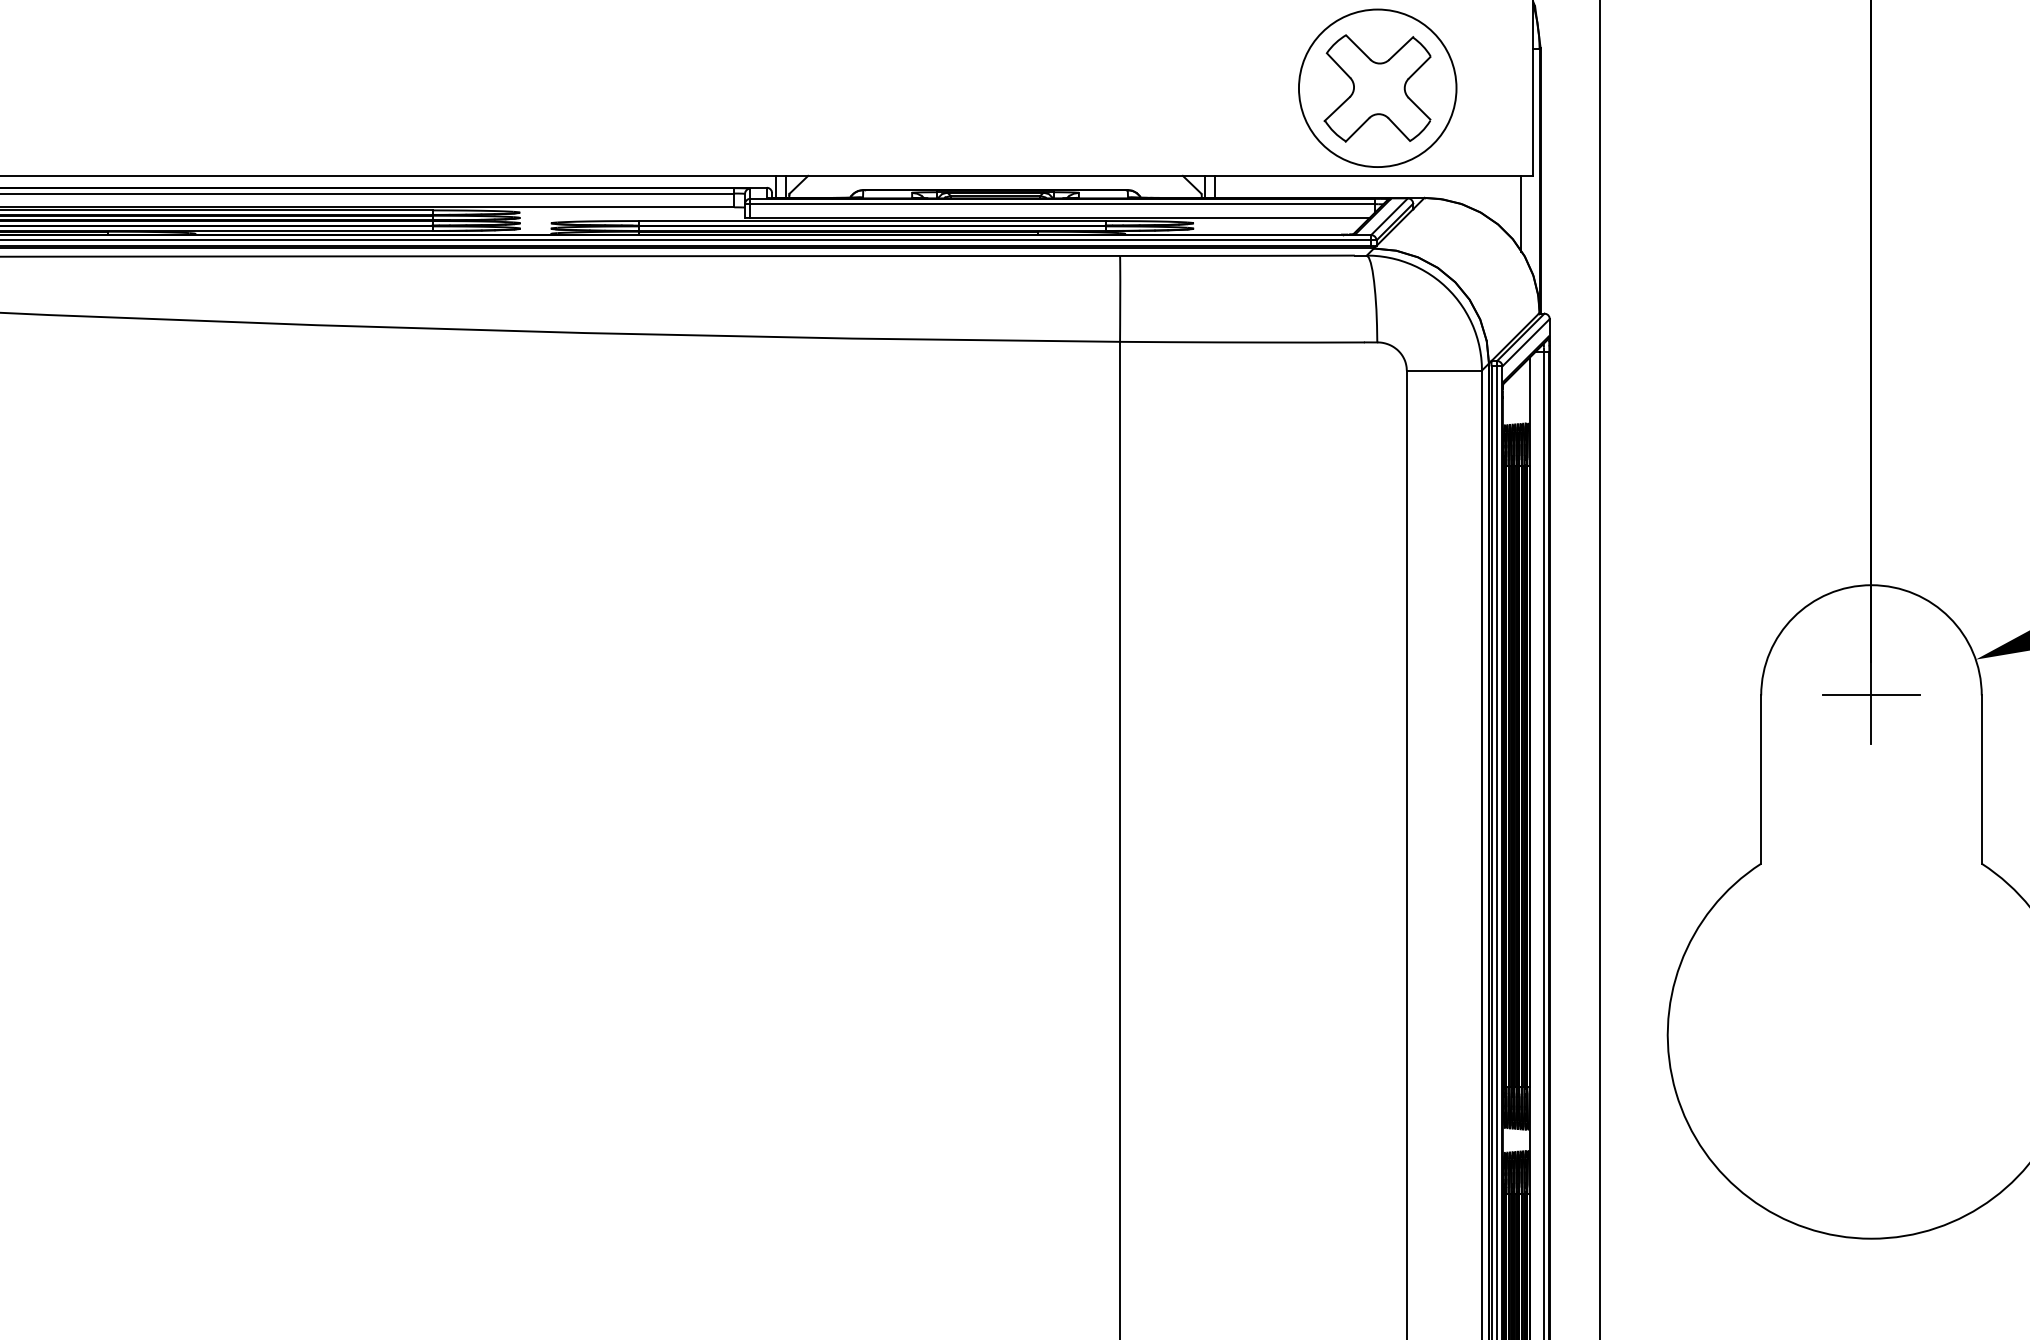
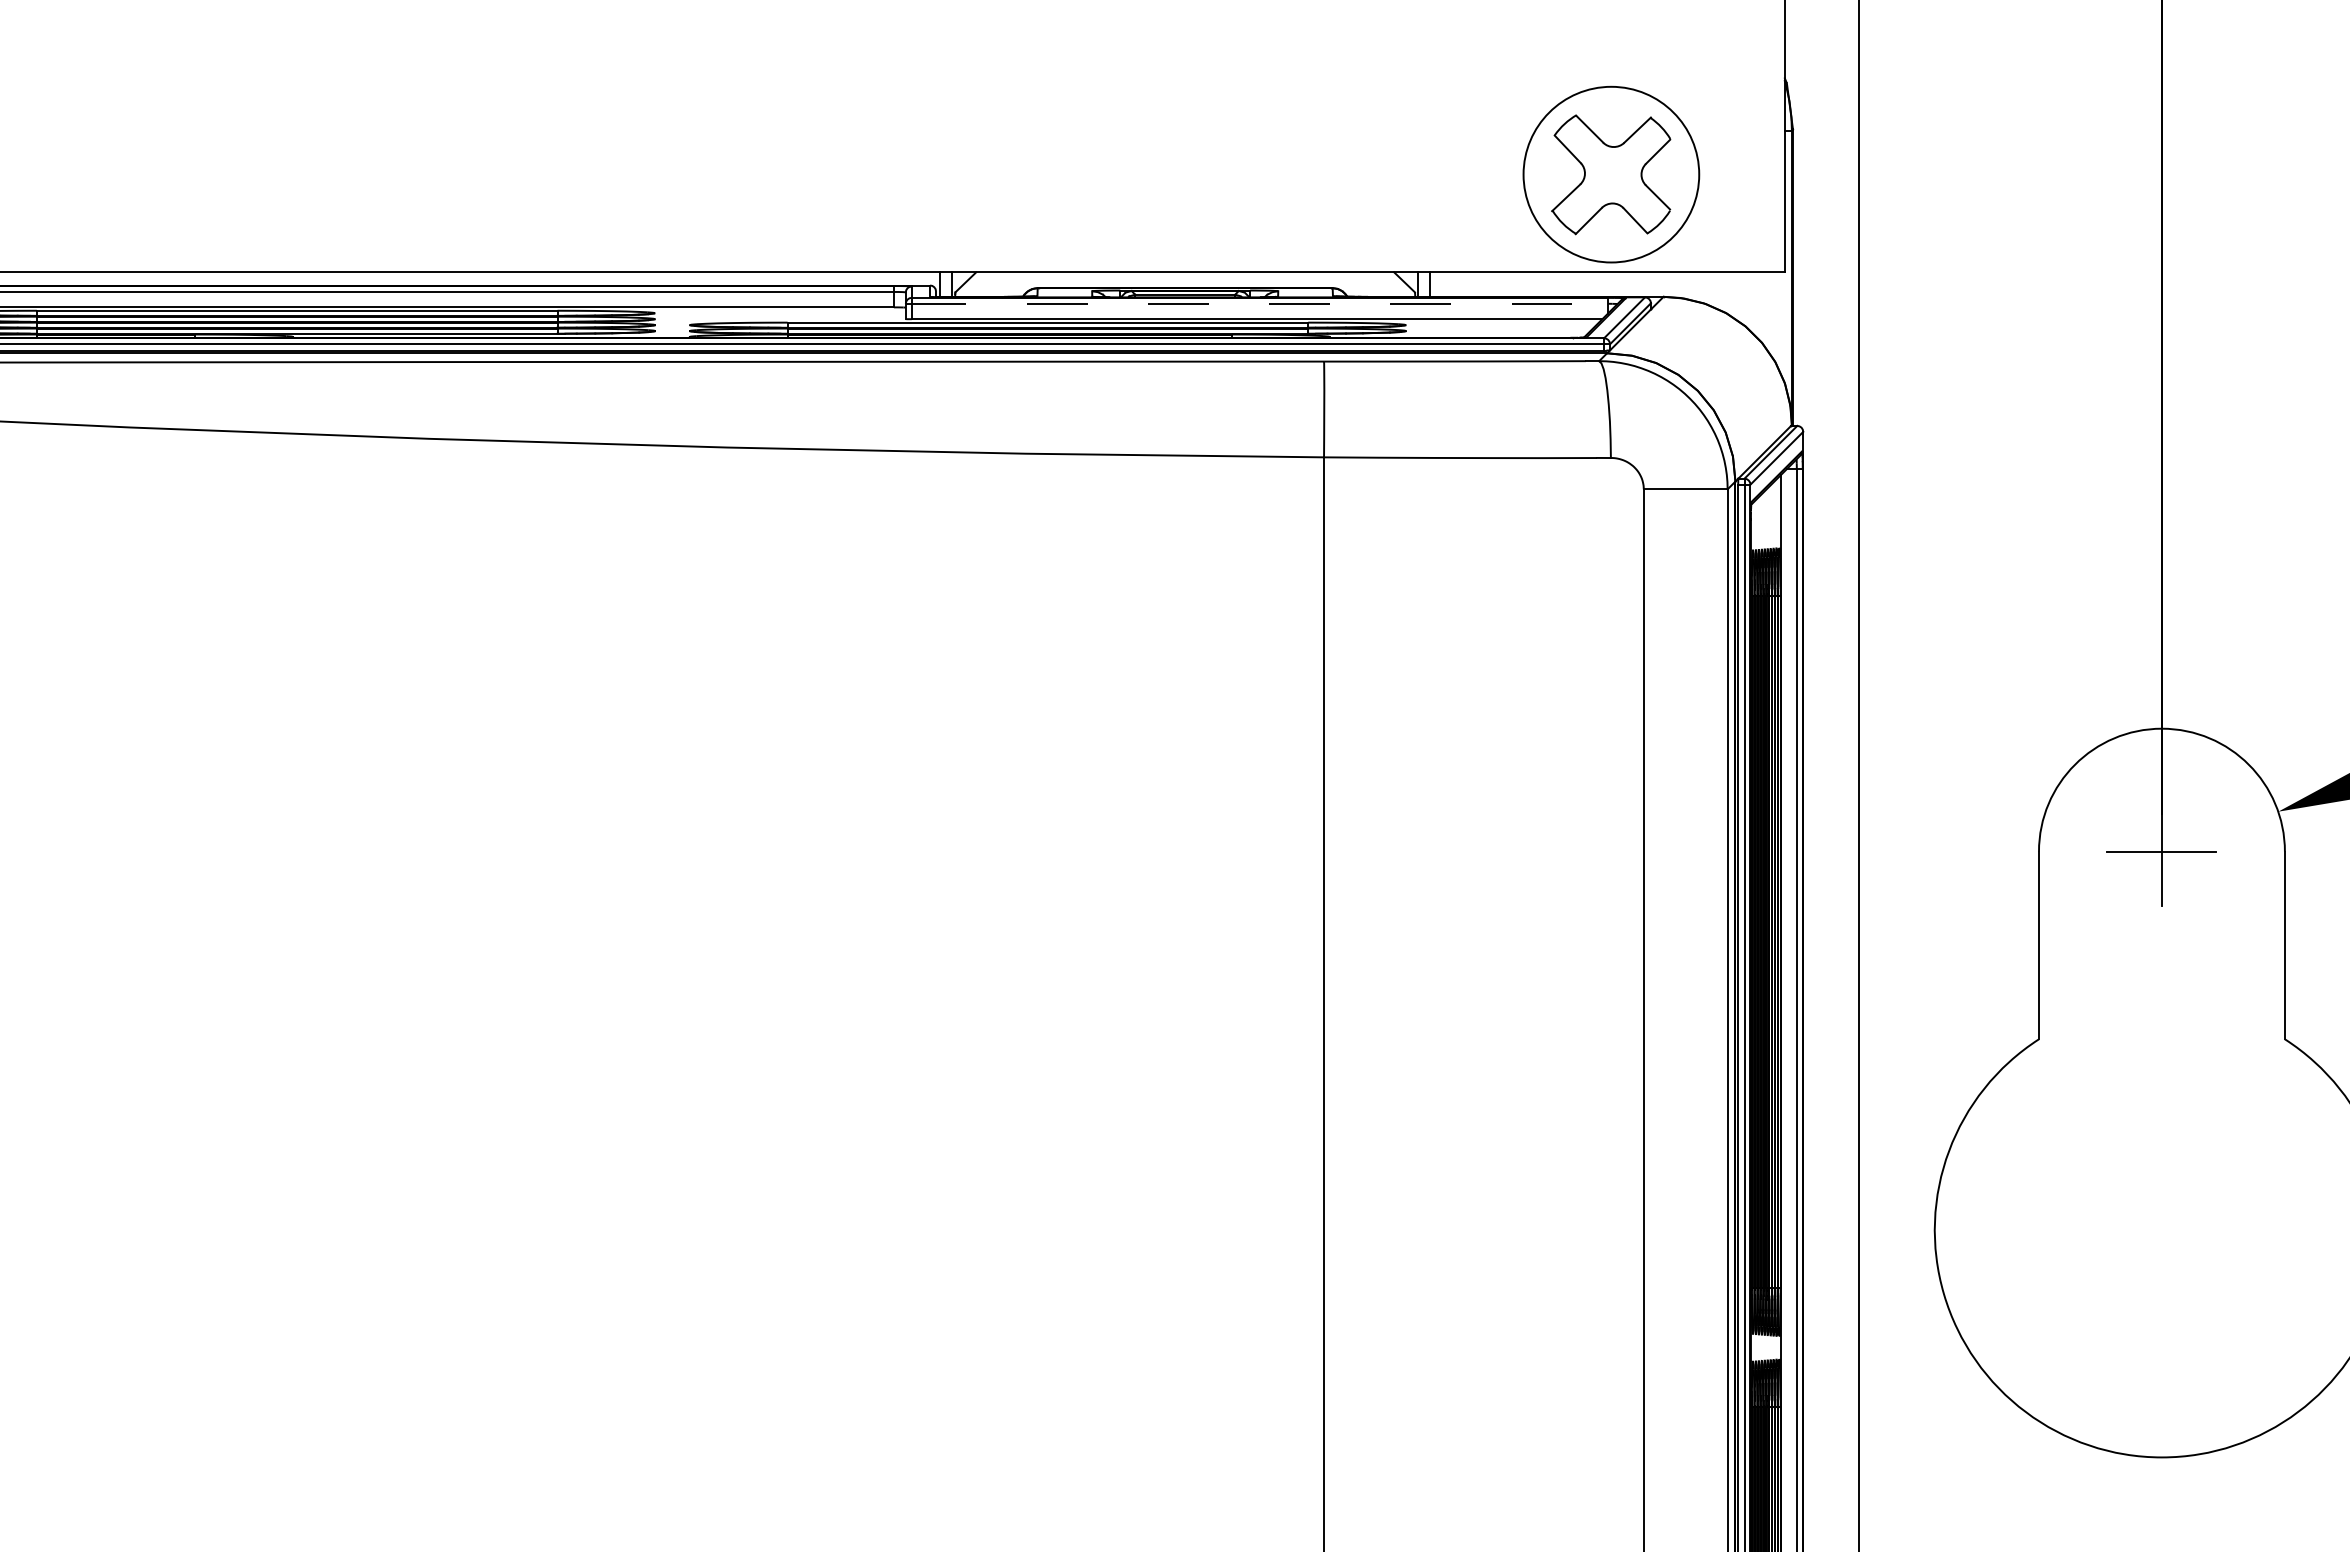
line: (1060, 203) -> (1257, 303), solid -> dashed
line: (1521, 213) -> (1771, 314), removed

